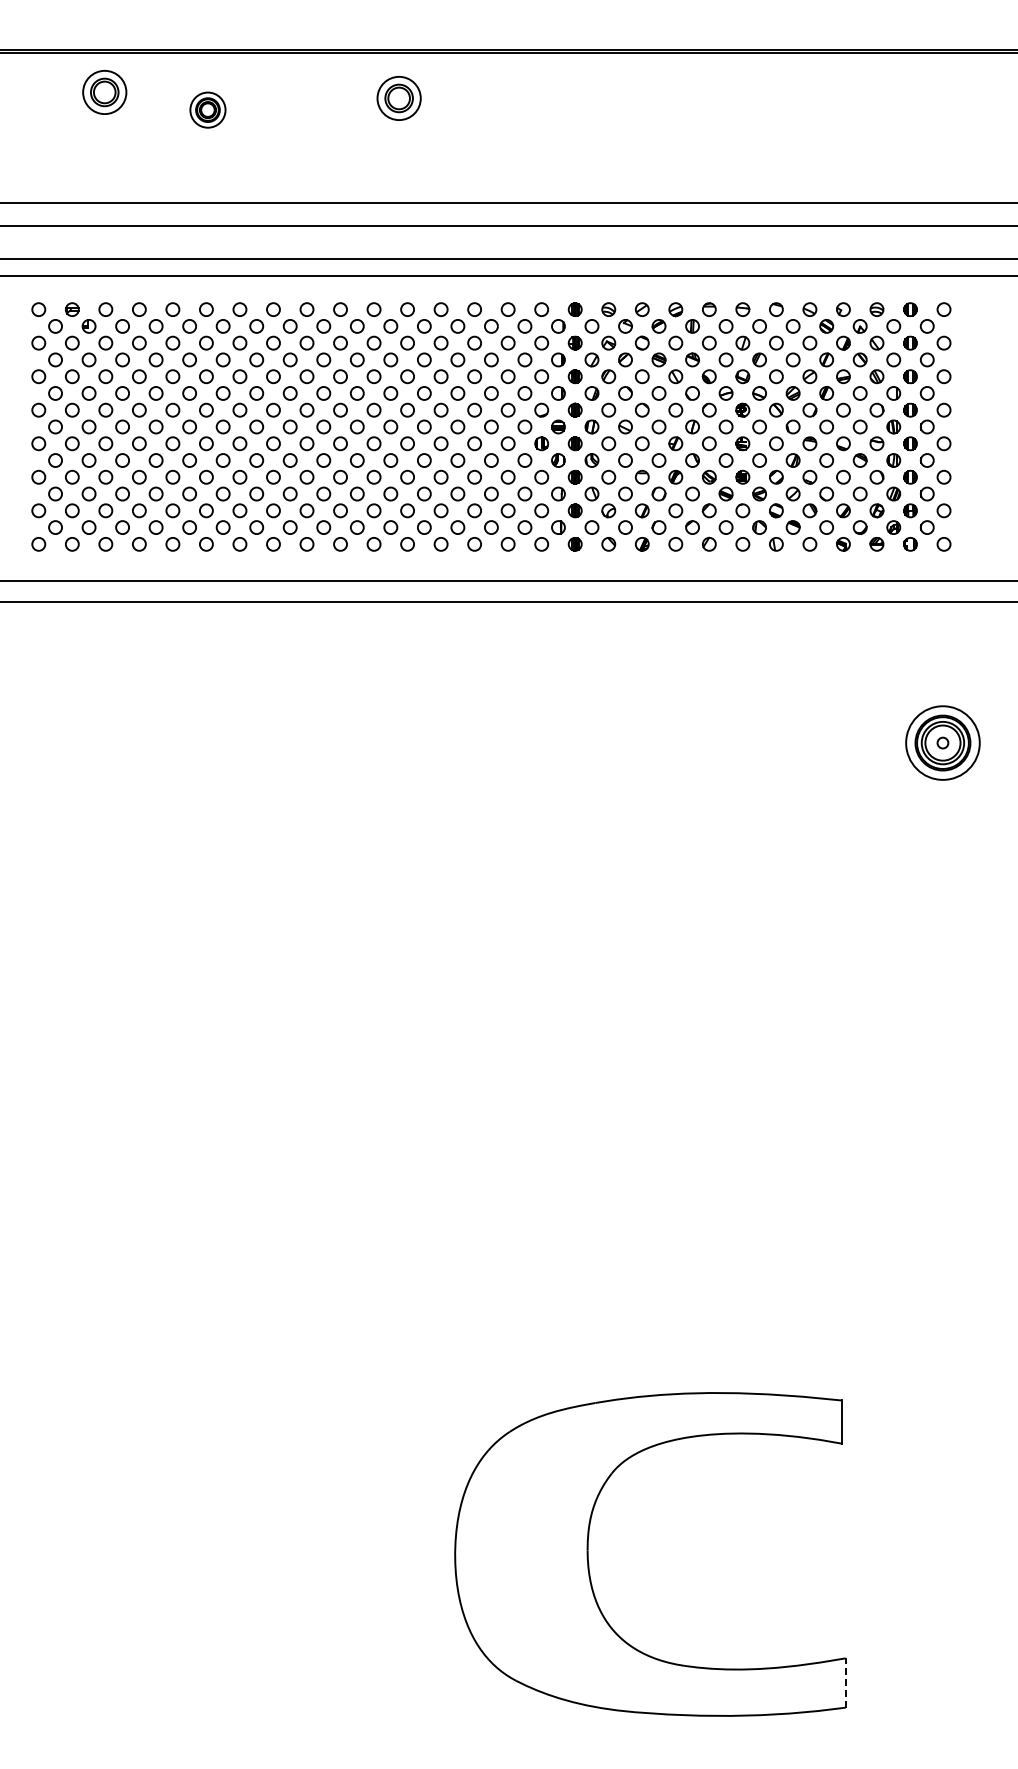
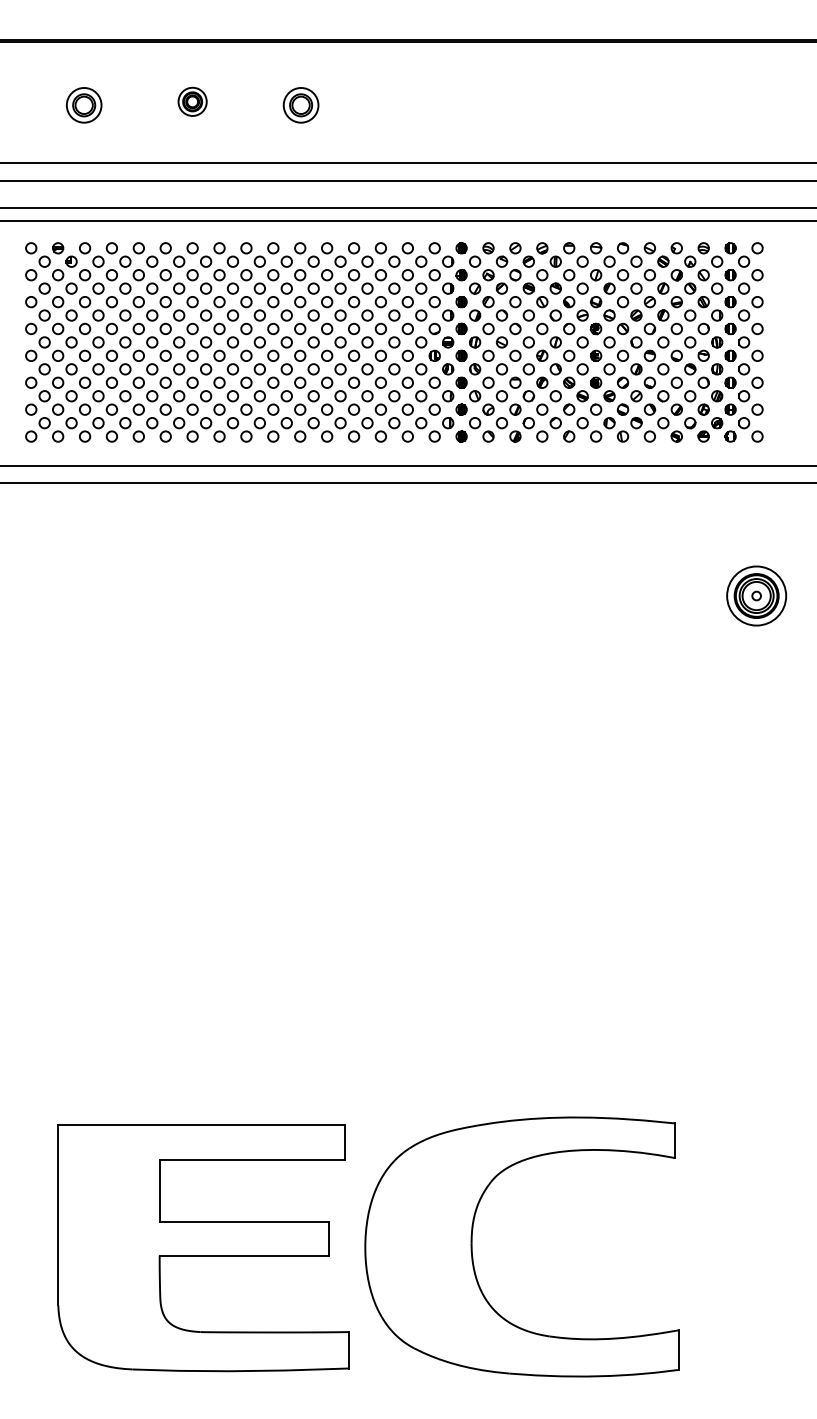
part: (104, 92) -> (83, 105), moved
part: (398, 98) -> (300, 105), moved
part: (207, 109) -> (192, 101), moved
part: (252, 1556) -> (202, 1248), added
line: (845, 1683) -> (678, 1350), dashed -> solid

